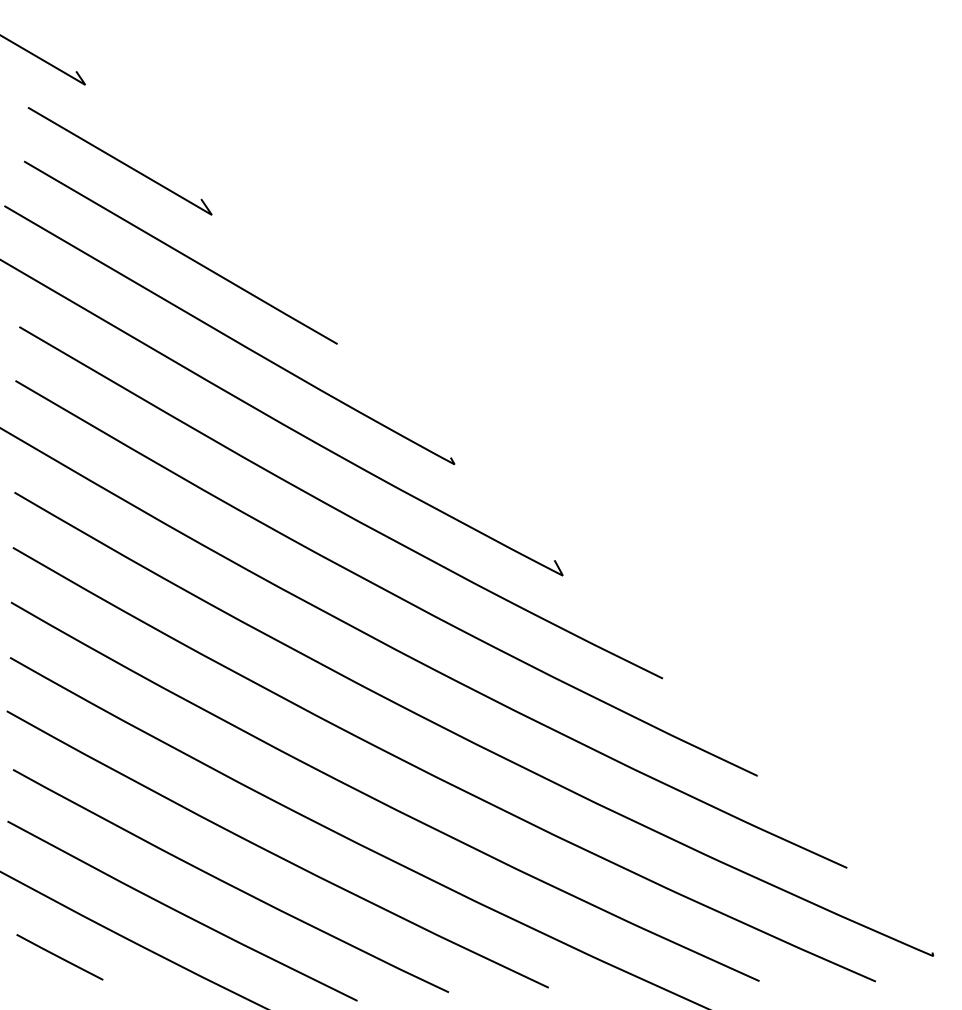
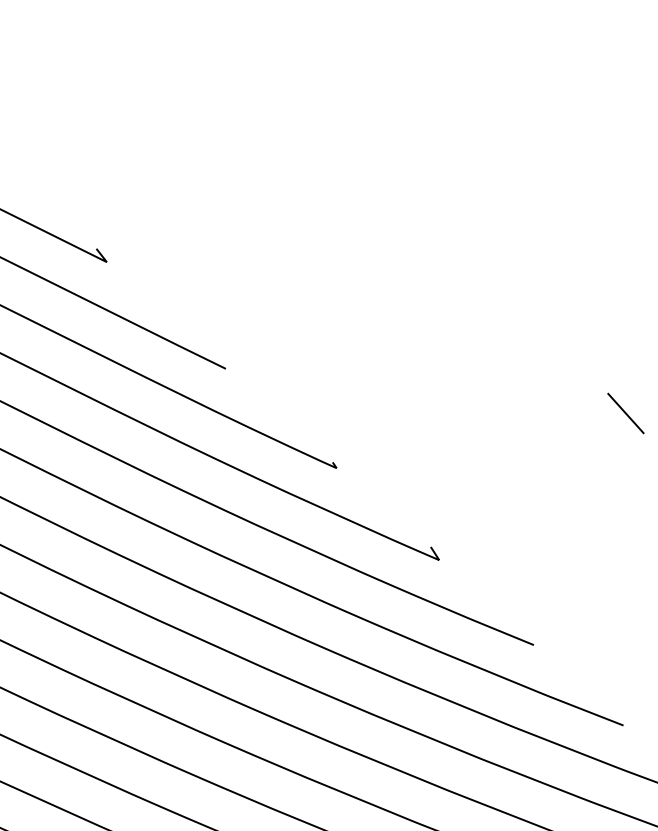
line: (783, 424) -> (625, 413), added

